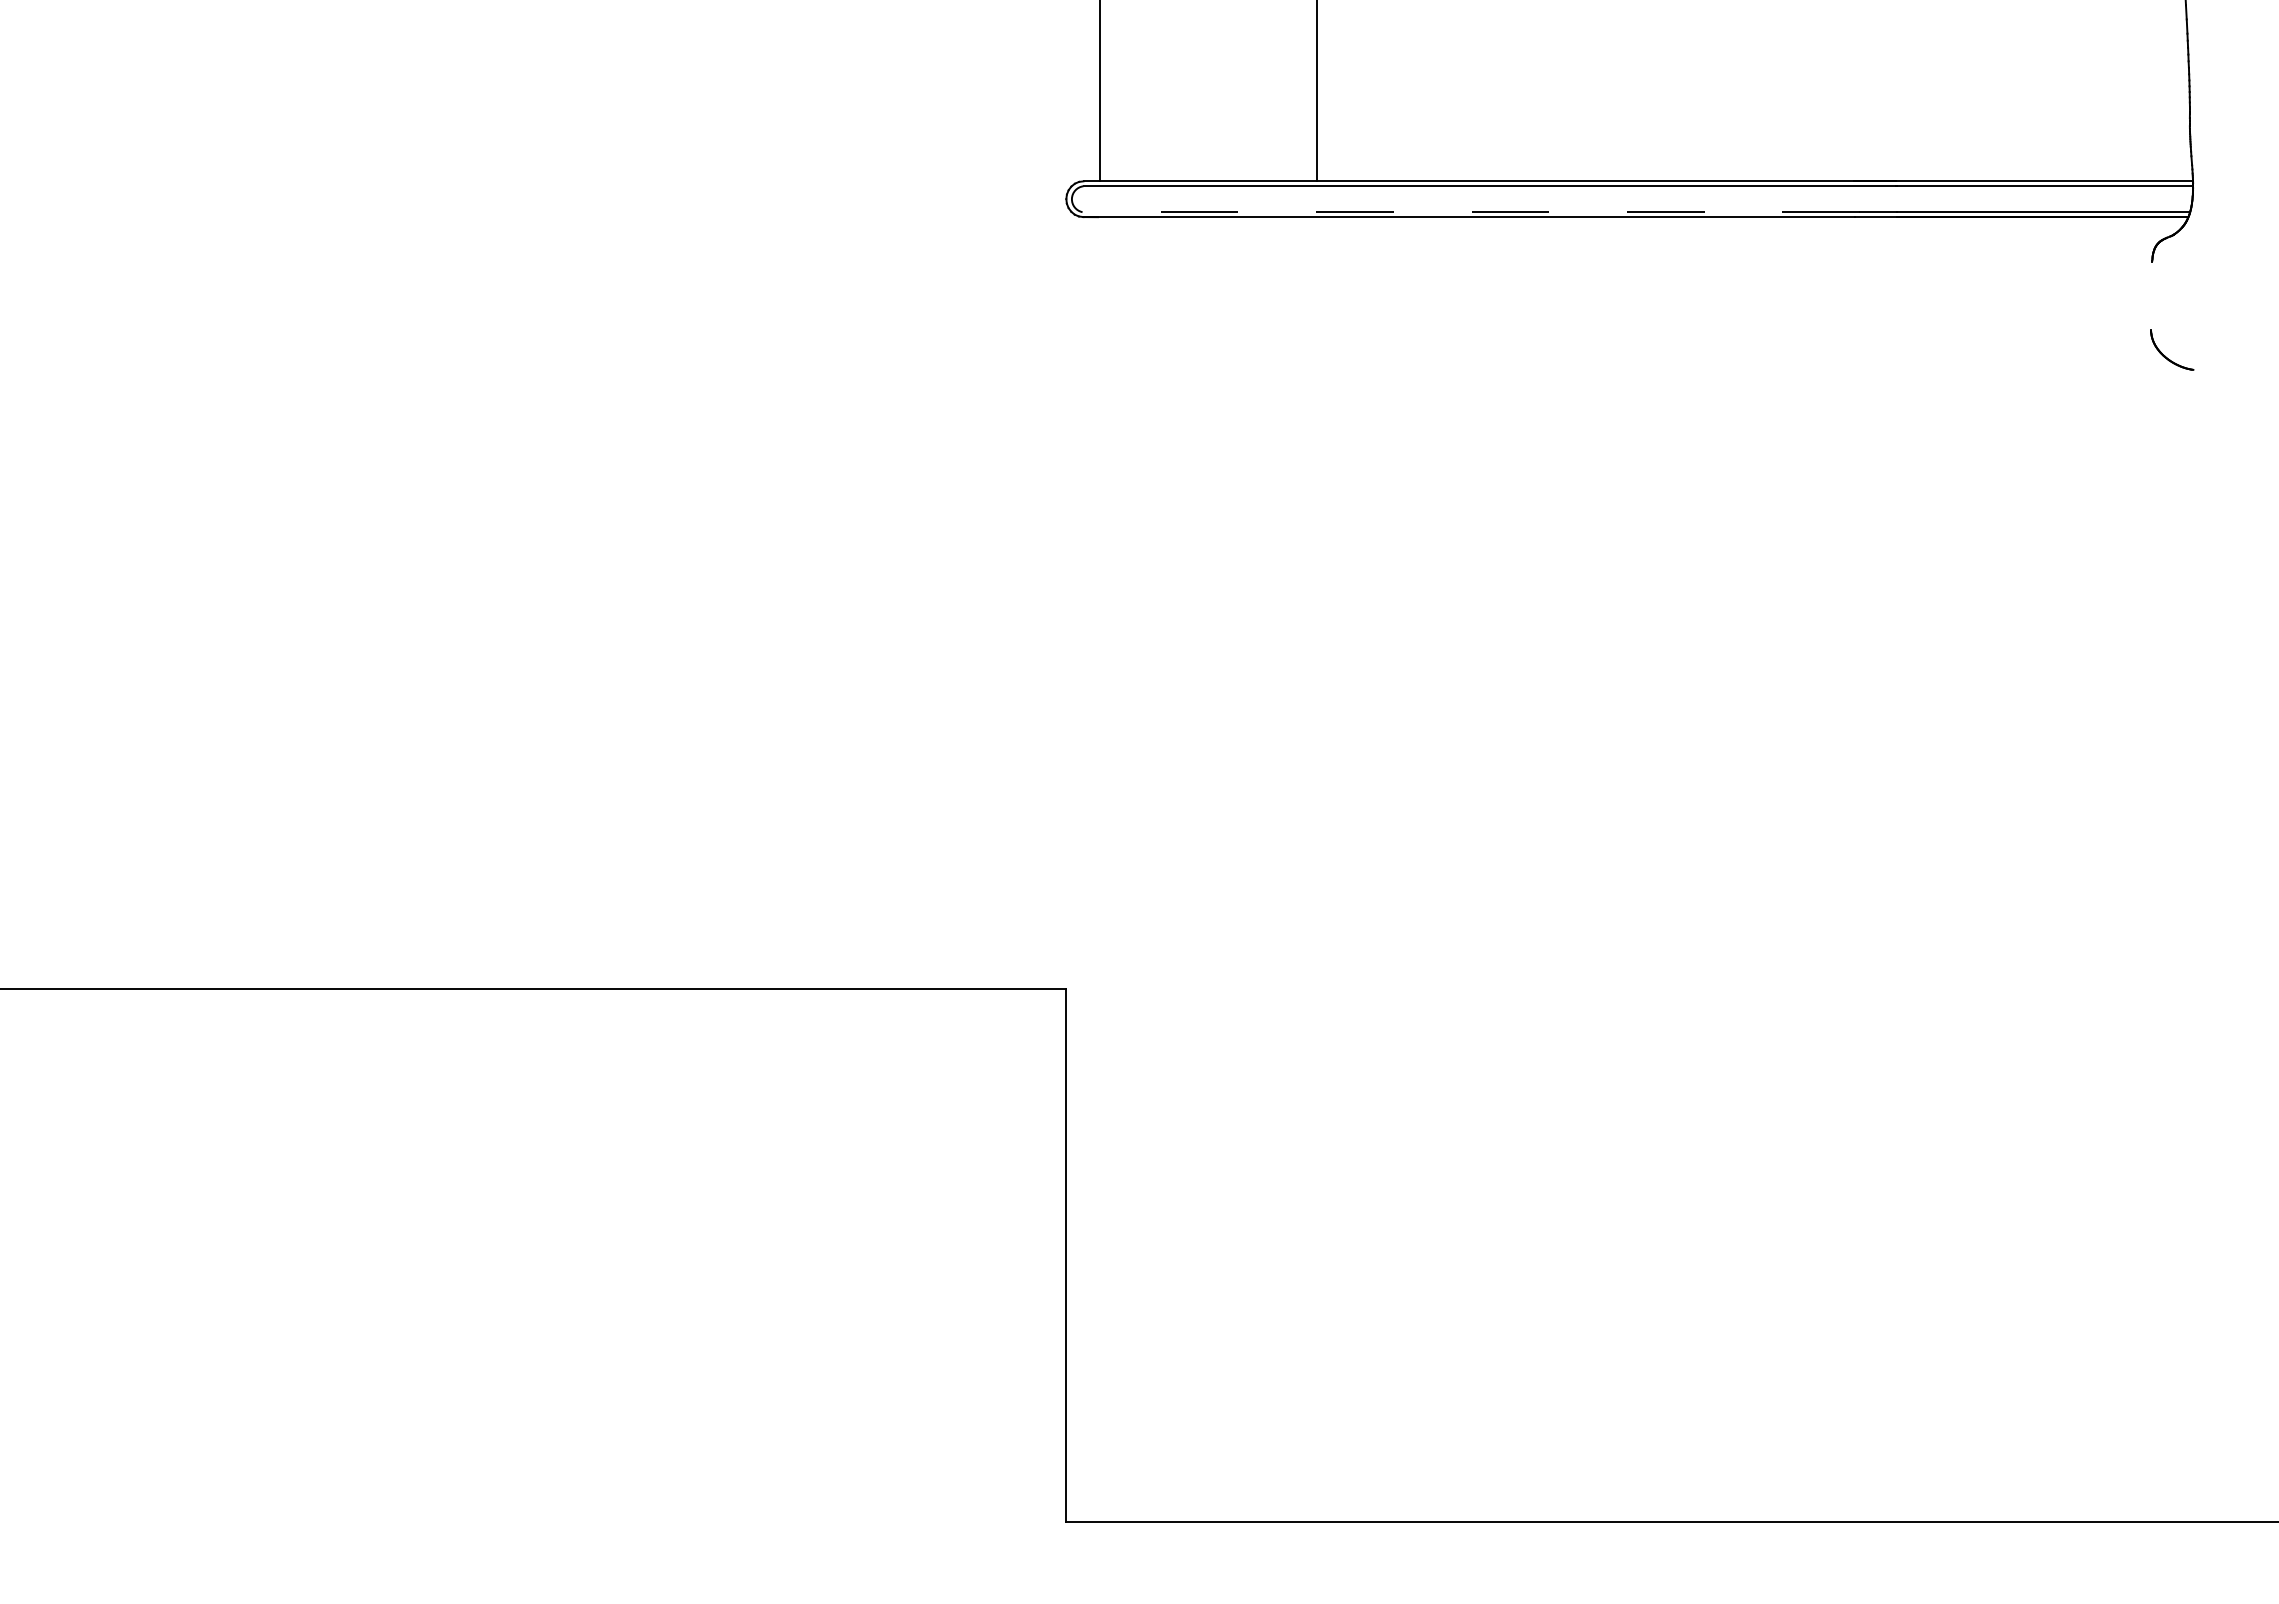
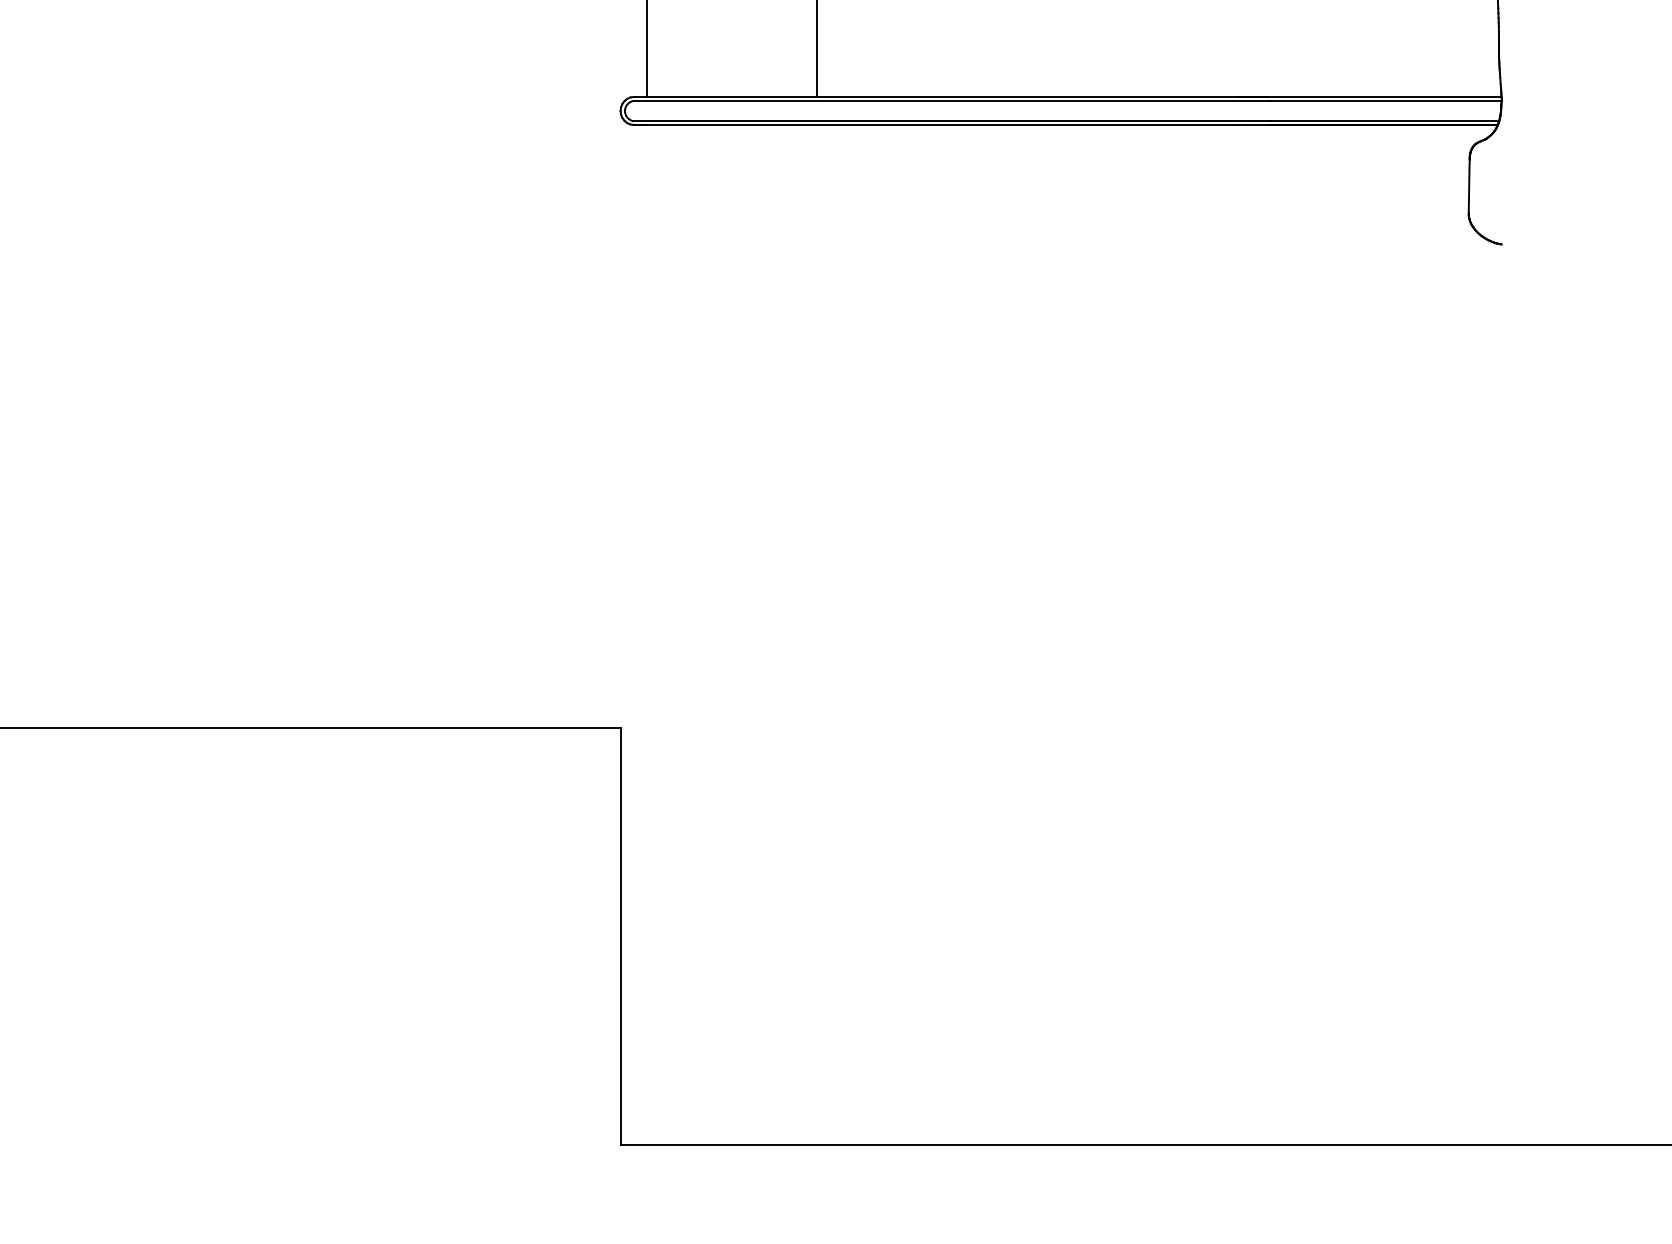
line: (1471, 212) -> (937, 121), dashed -> solid
line: (2151, 295) -> (1468, 186), added

